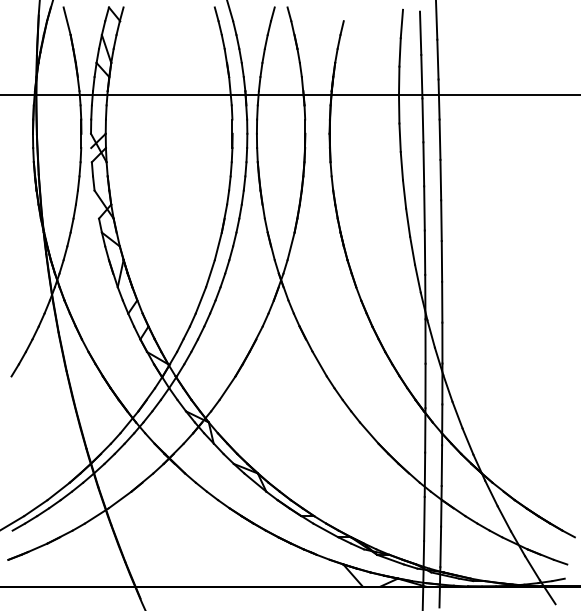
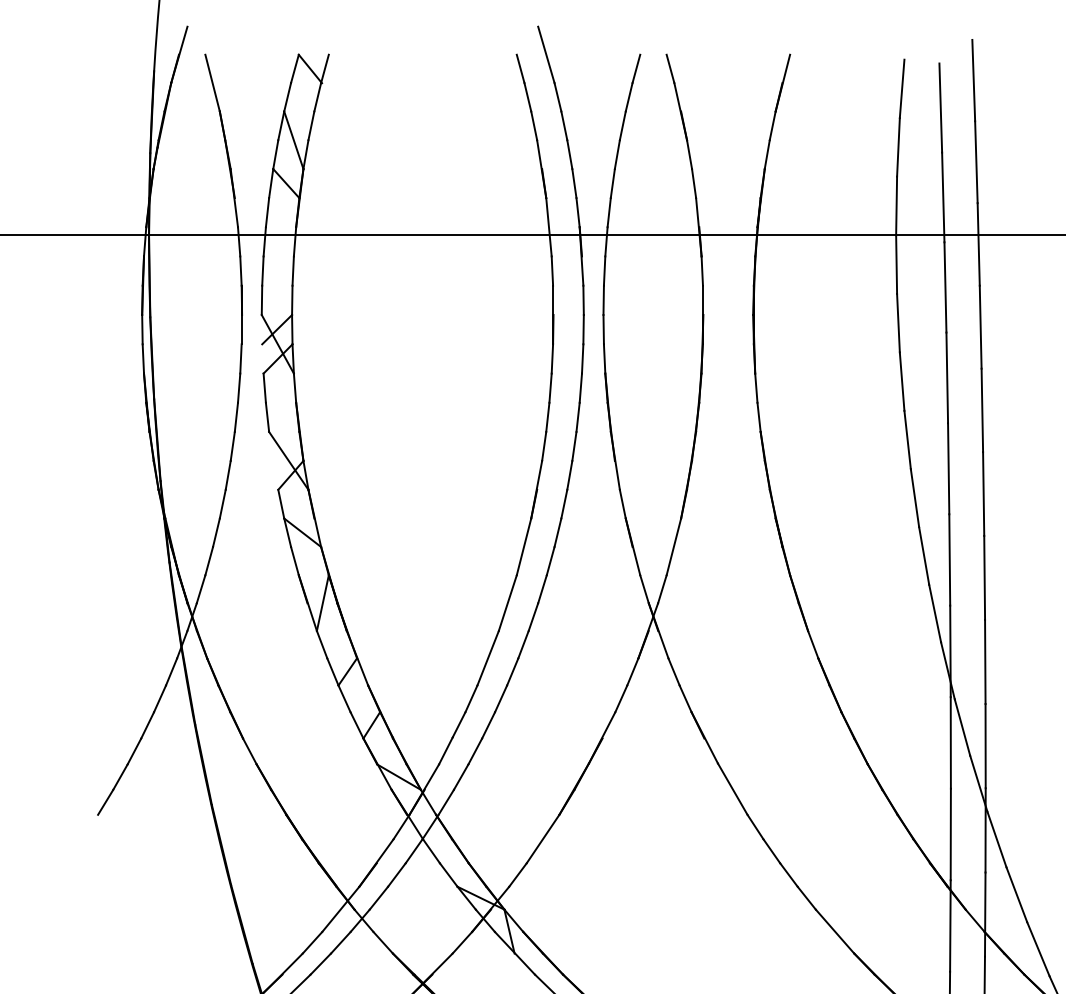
line: (343, 21) -> (781, 83), added

